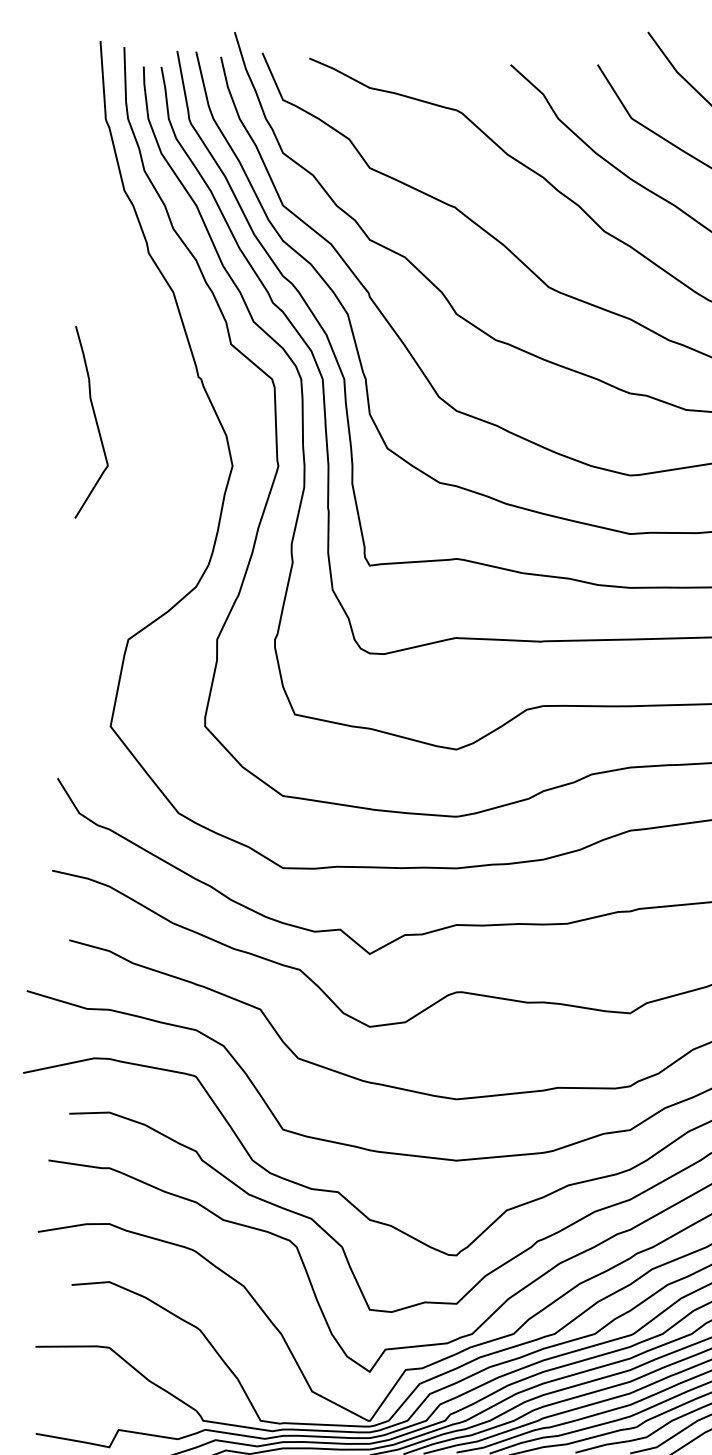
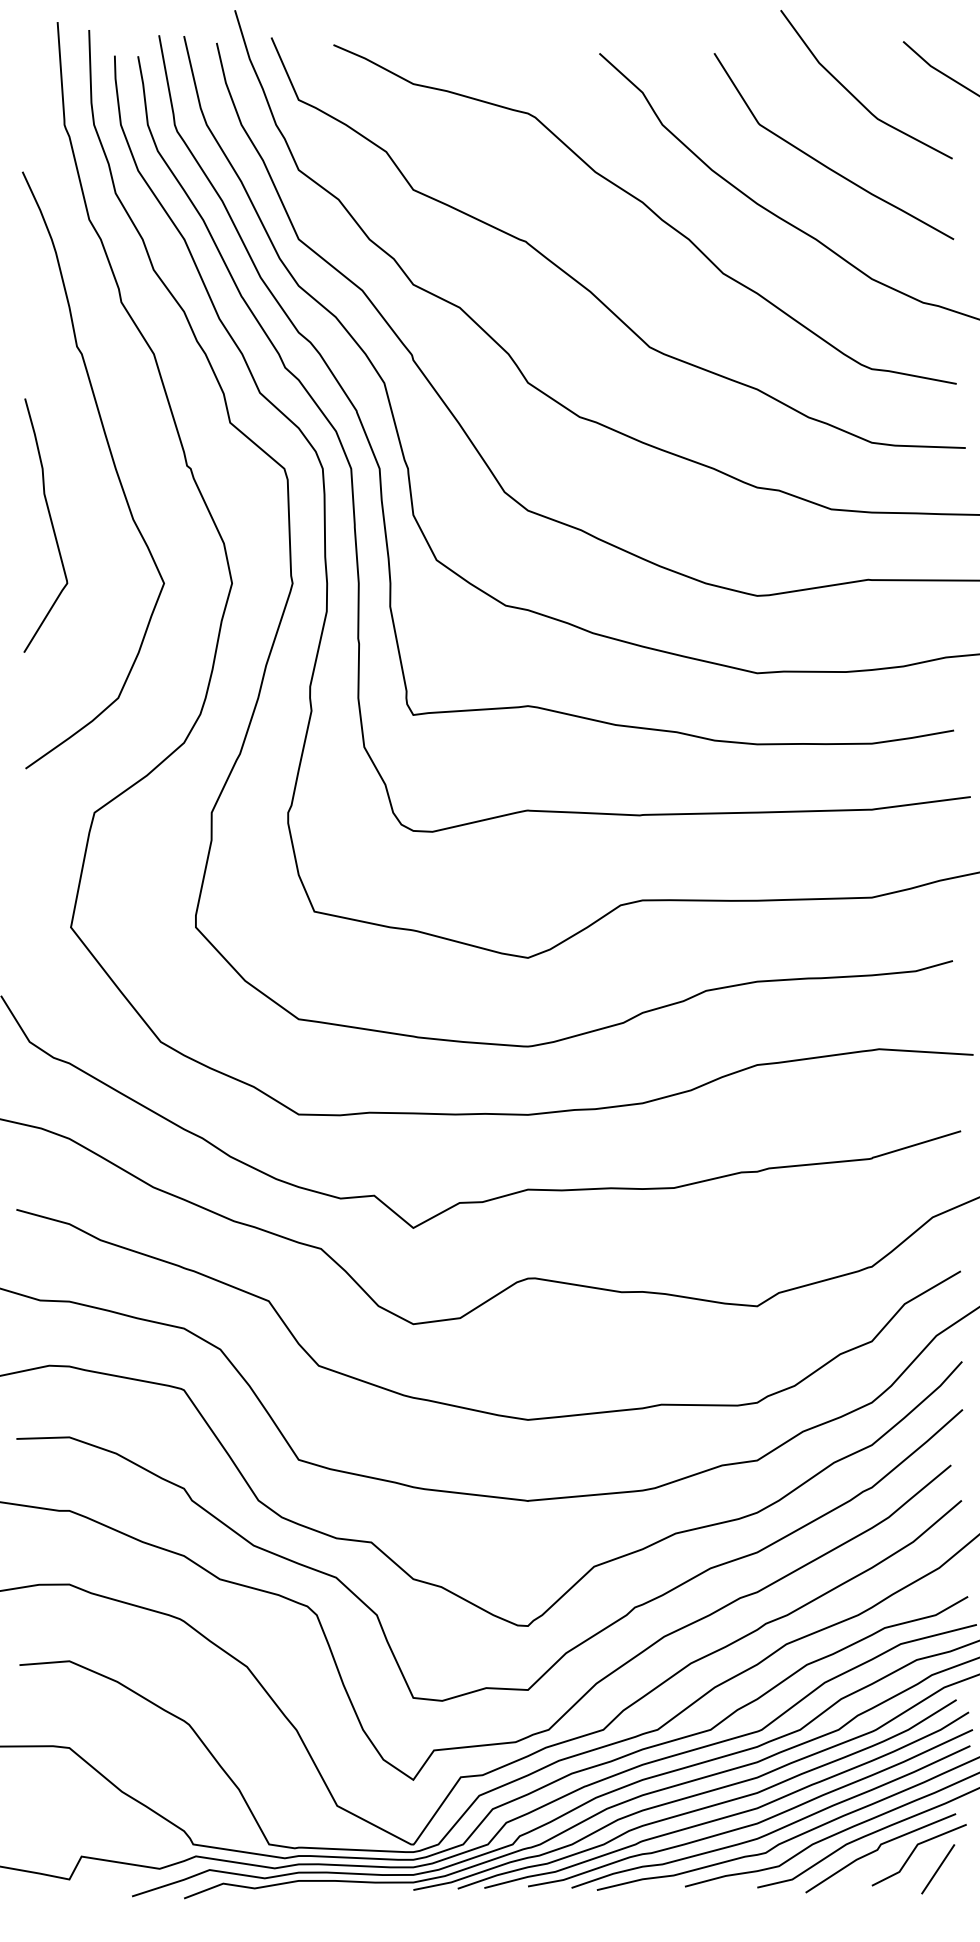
curve: (142, 374) -> (112, 462), added

